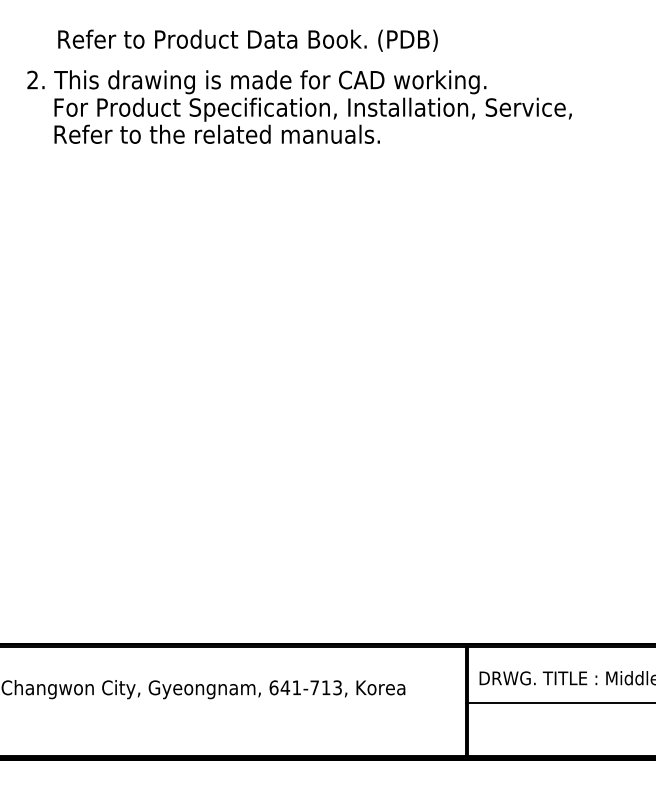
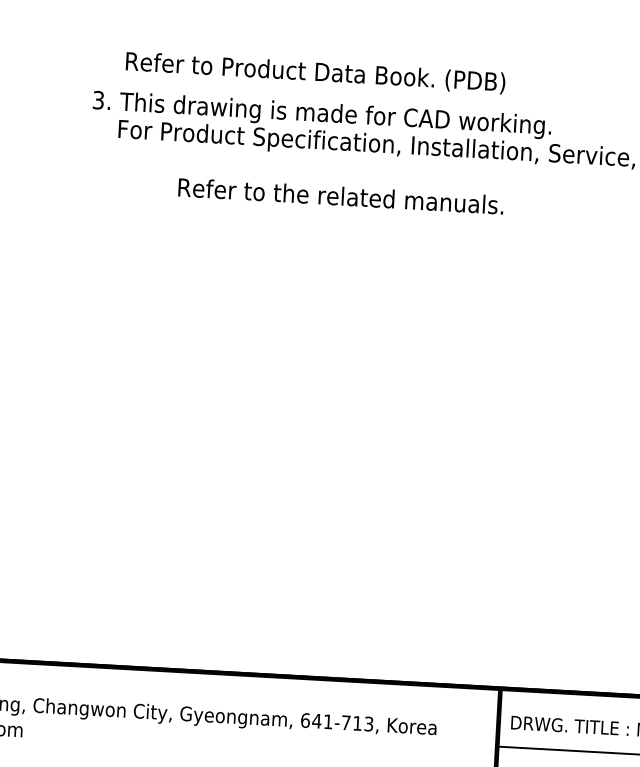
text: (32, 80) -> (98, 100), 2. -> 3.
text: (216, 133) -> (340, 195), moved

